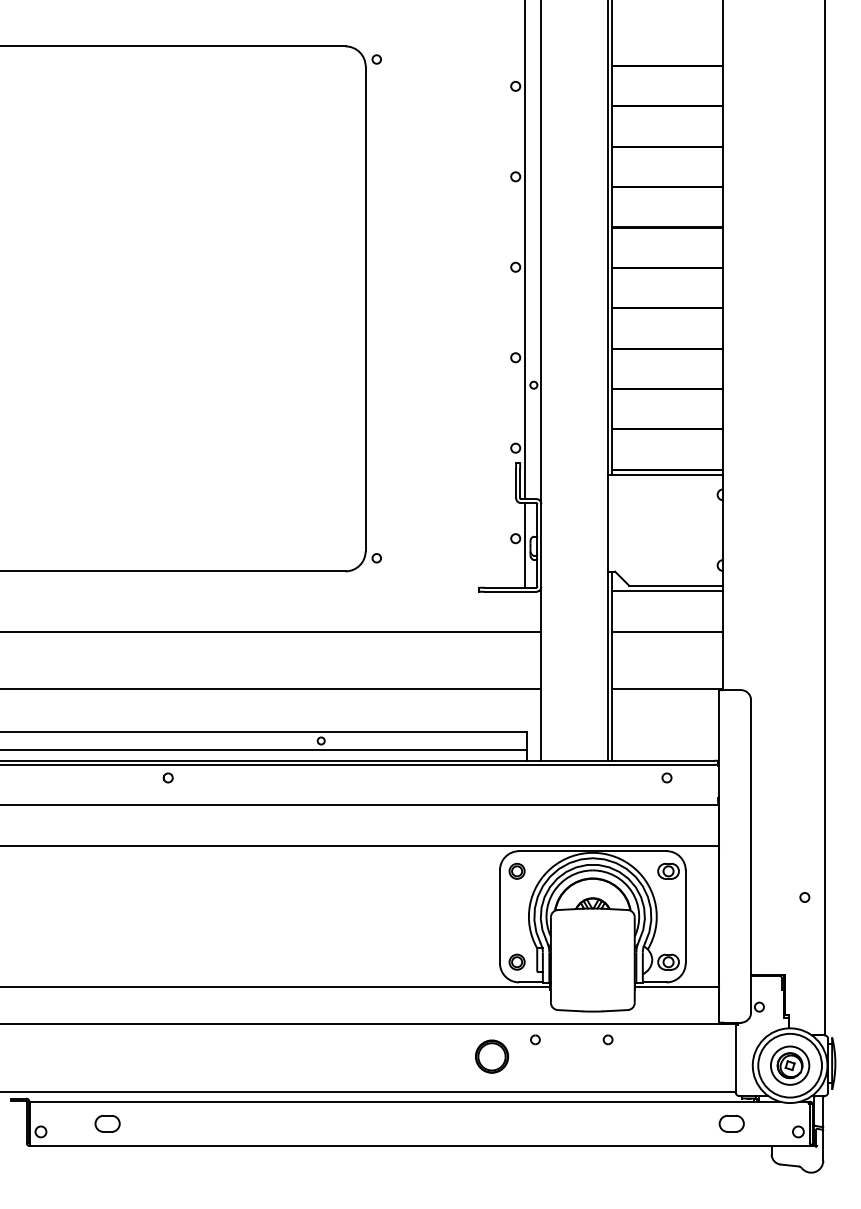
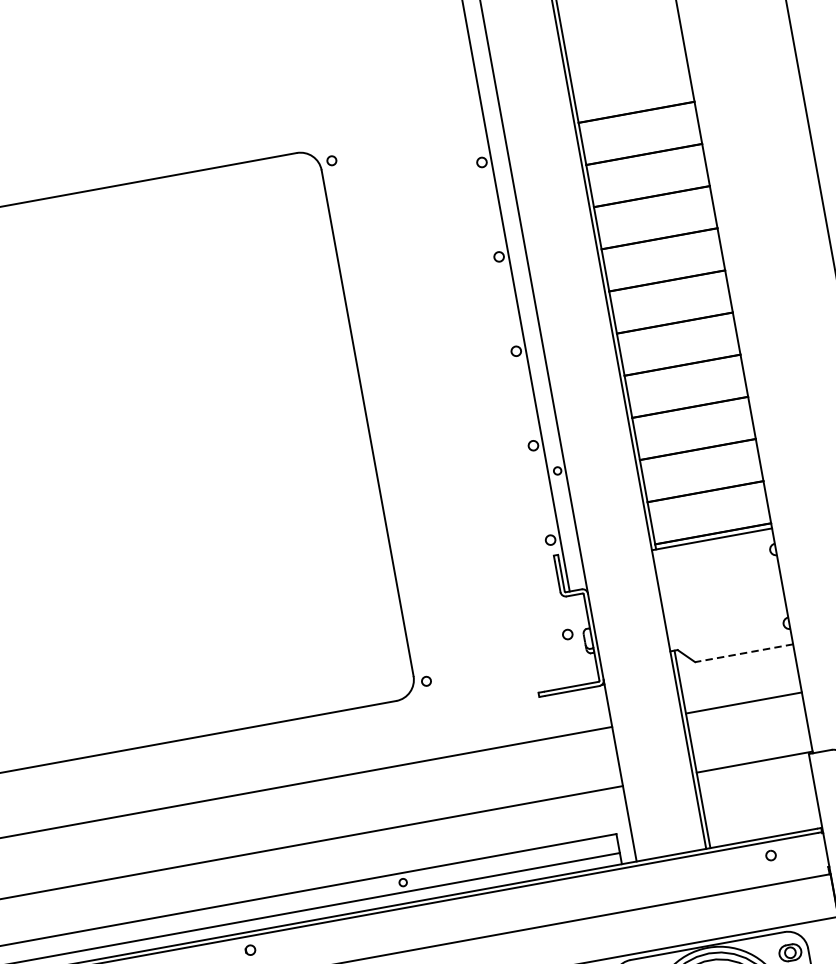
line: (524, 545) -> (578, 640), removed
line: (676, 585) -> (744, 652), solid -> dashed
line: (667, 591) -> (736, 660), removed

